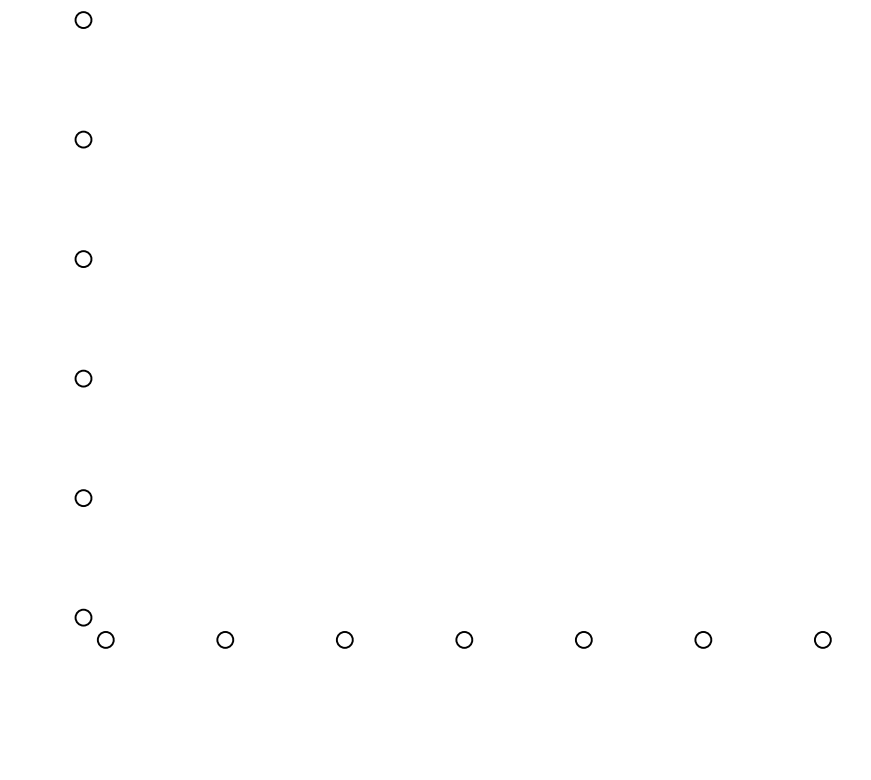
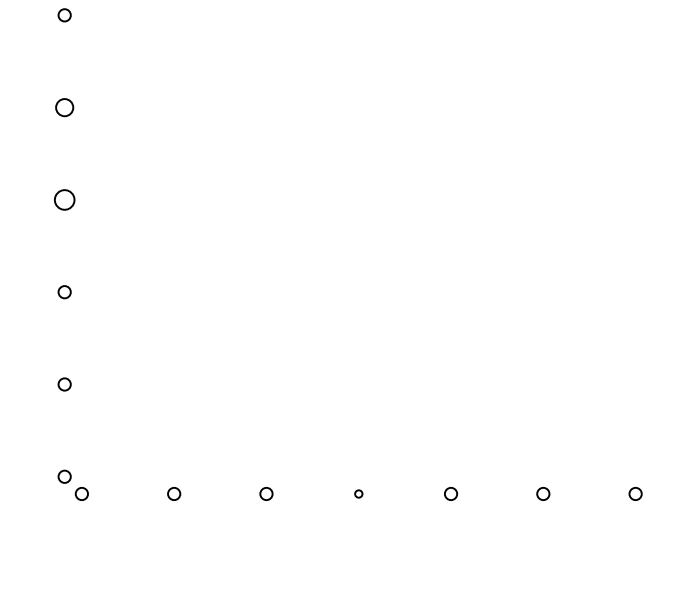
circle: (83, 139) -> (64, 107), size x1.4
circle: (83, 258) -> (64, 199), size x1.6
circle: (464, 639) -> (358, 493), size x0.6

